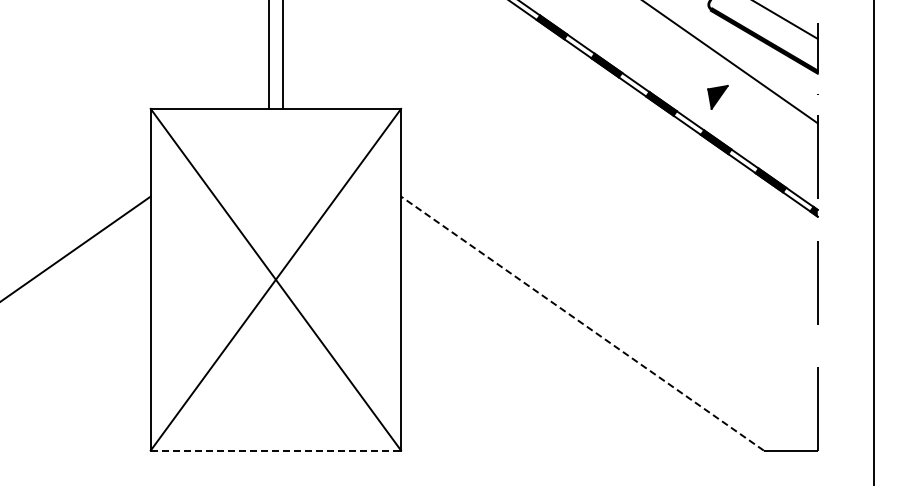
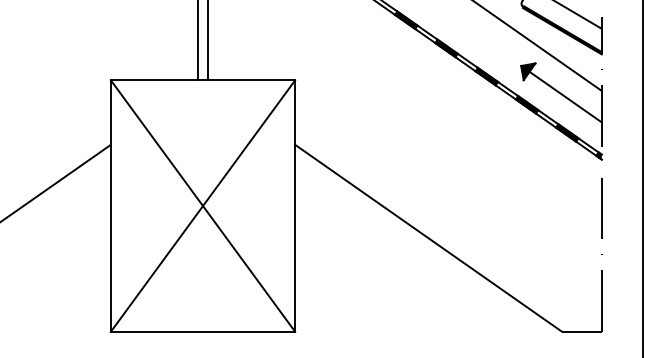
line: (768, 131) -> (565, 96), added
line: (582, 323) -> (428, 238), dashed -> solid
line: (276, 450) -> (203, 331), dashed -> solid

